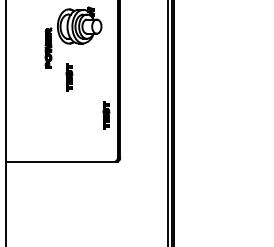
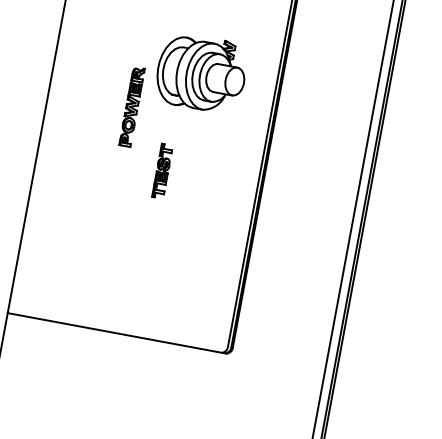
part: (106, 115) -> (221, 259), removed

